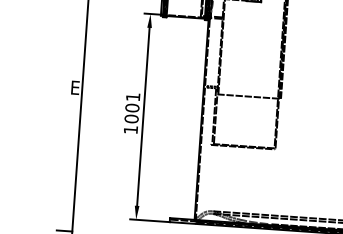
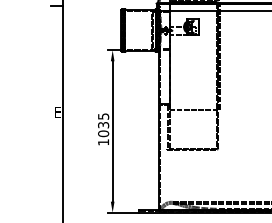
text: (132, 102) -> (103, 120), 1001 -> 1035

